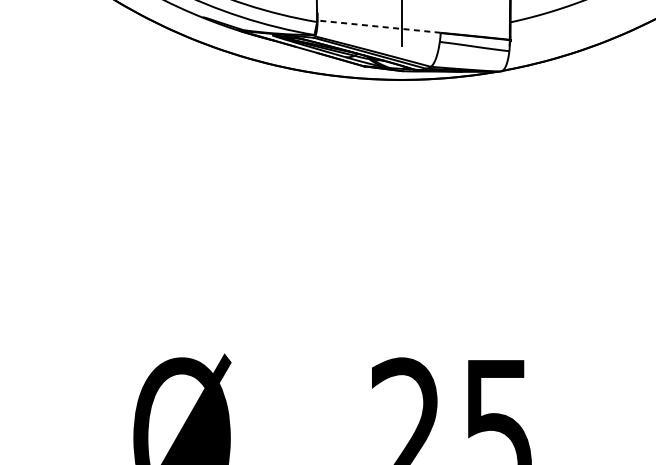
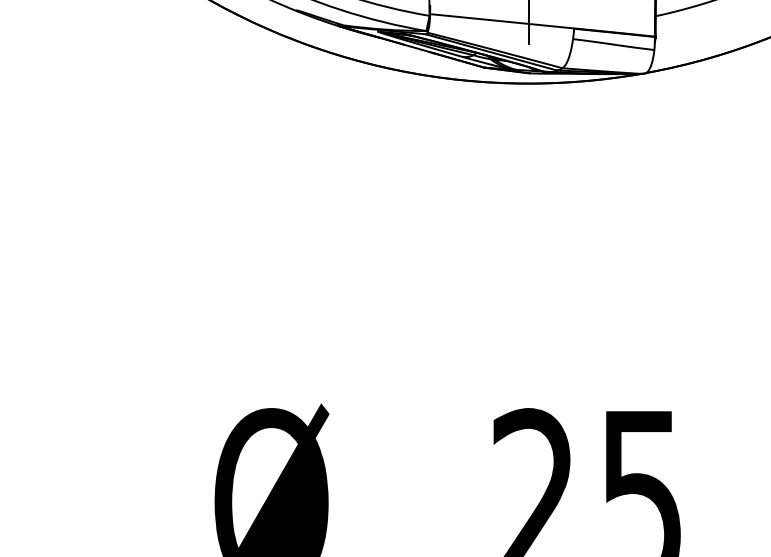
line: (379, 26) -> (502, 21), dashed -> solid

